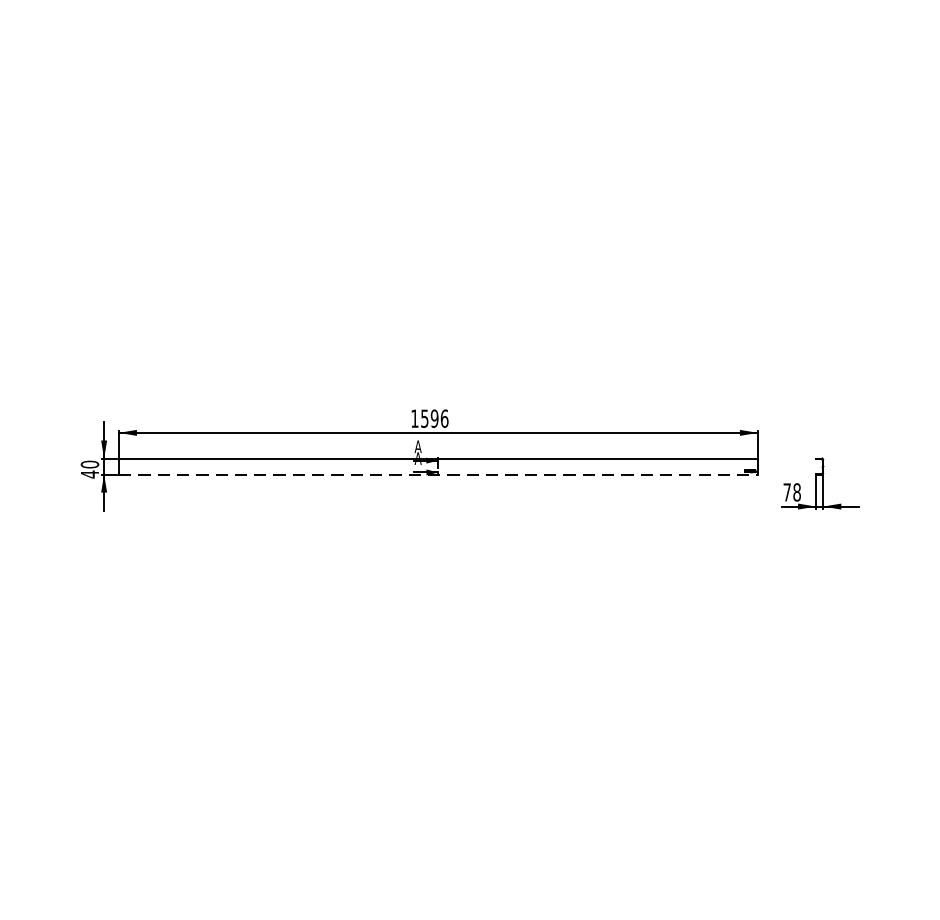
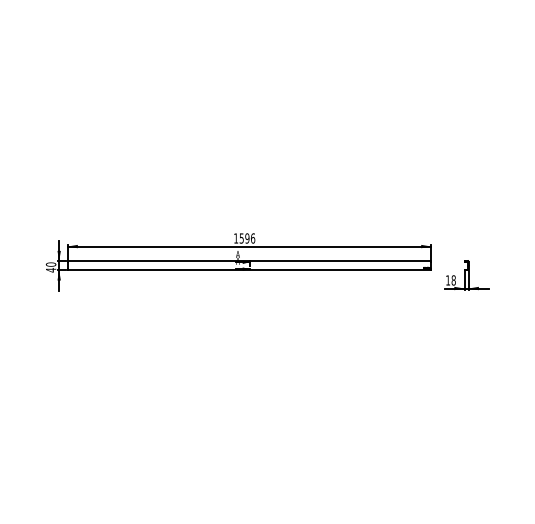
line: (438, 474) -> (249, 270), dashed -> solid
text: (787, 492) -> (448, 280), 78 -> 18

